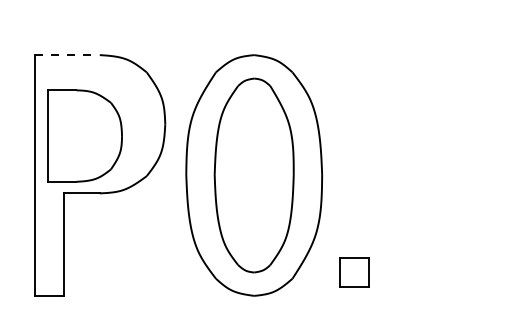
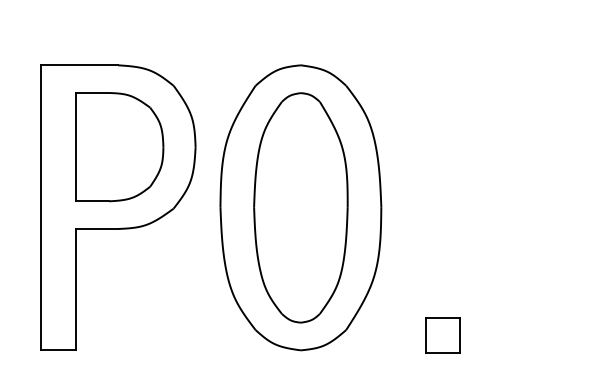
line: (67, 55) -> (79, 65), dashed -> solid
part: (84, 136) -> (119, 147), moved
part: (354, 272) -> (442, 335), moved

